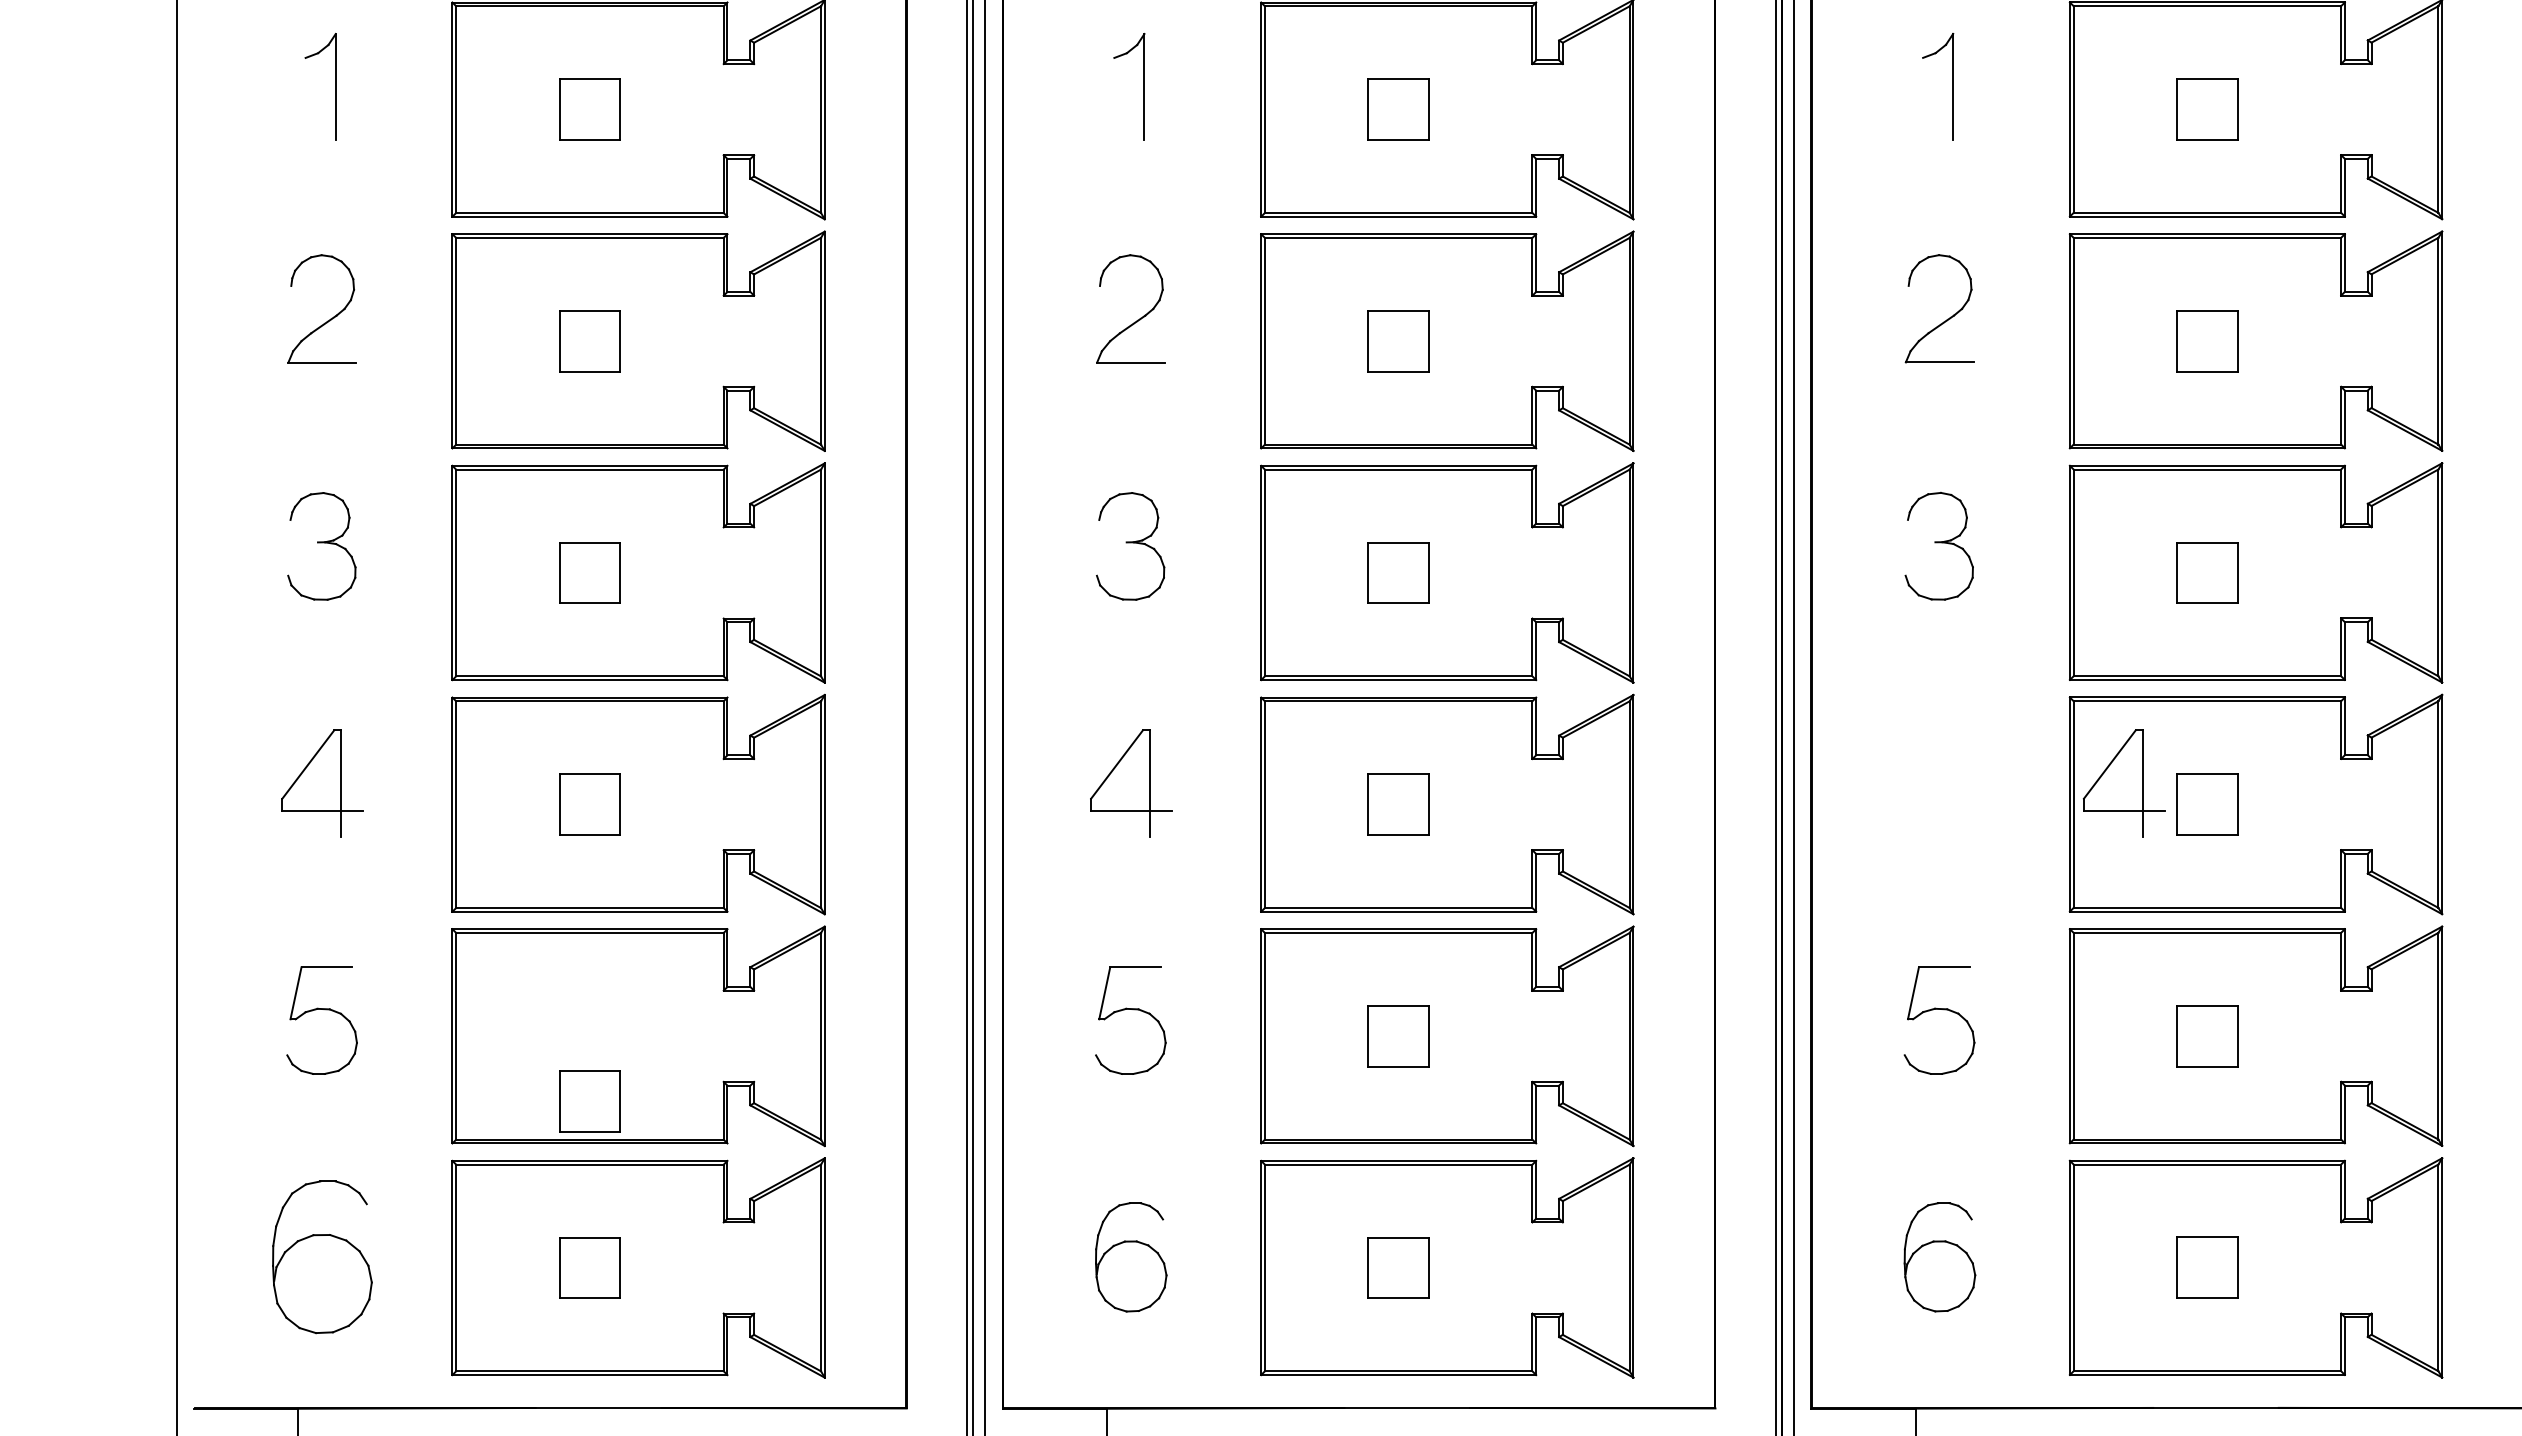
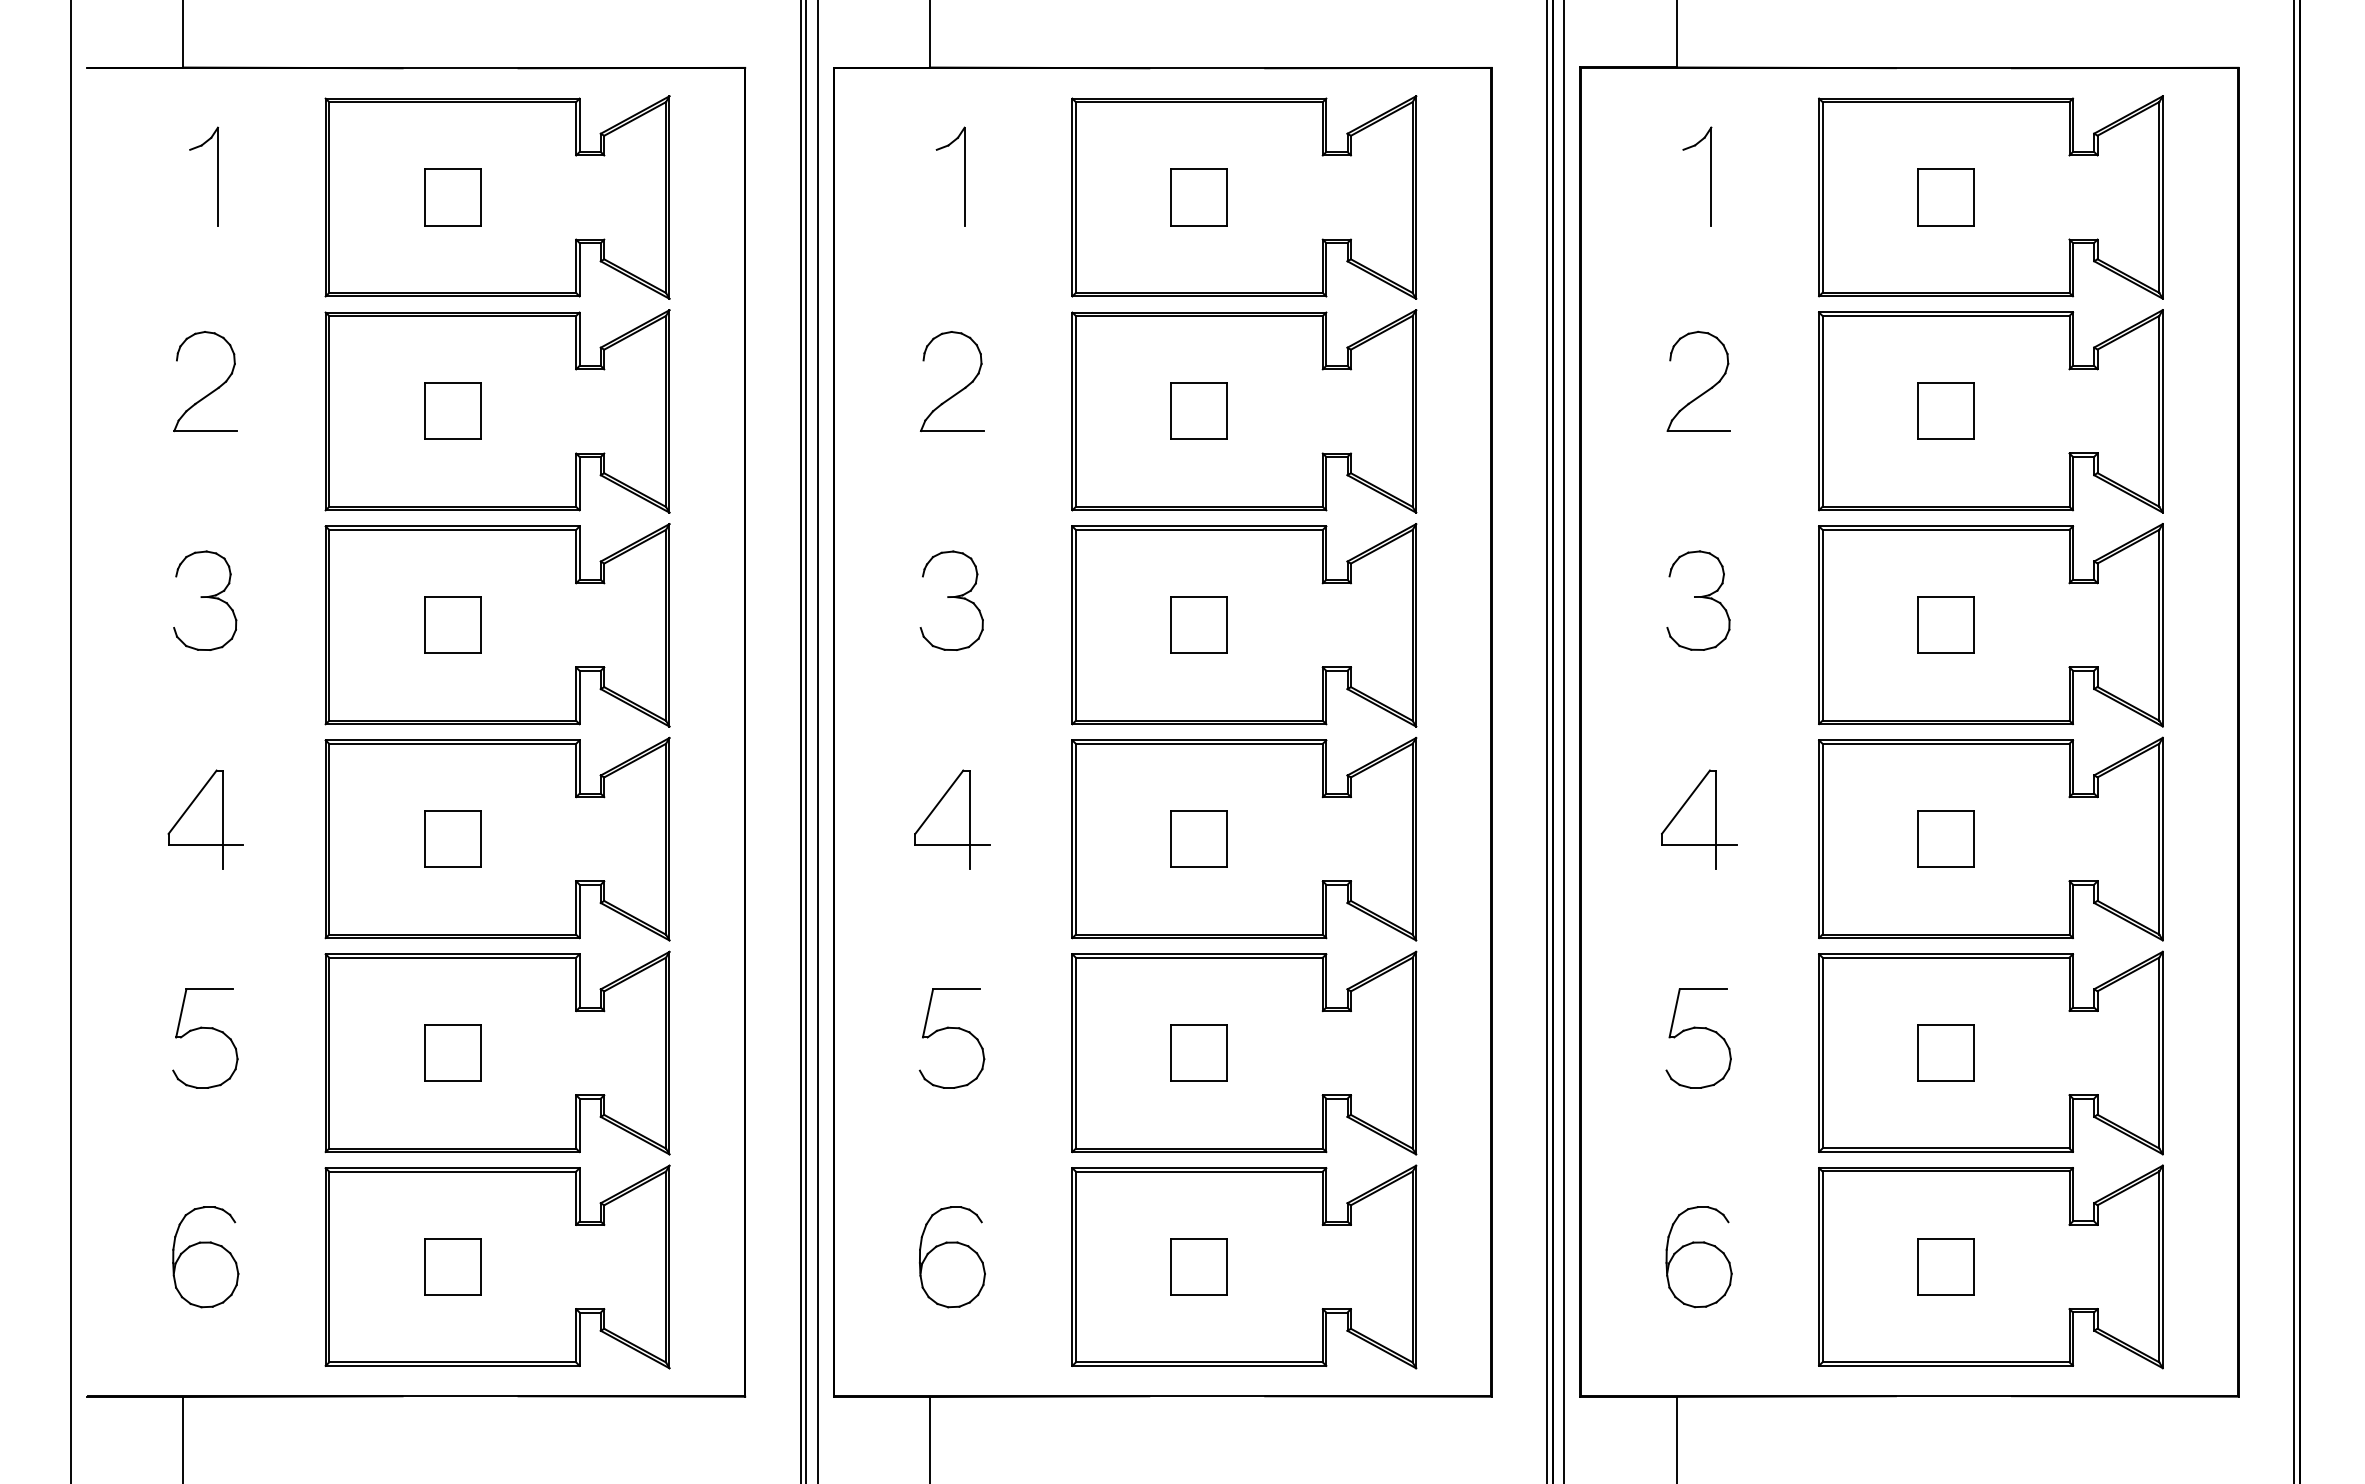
part: (2124, 783) -> (1699, 819), moved
part: (589, 1100) -> (452, 1052), moved
part: (322, 1257) -> (205, 1257), size x0.71

